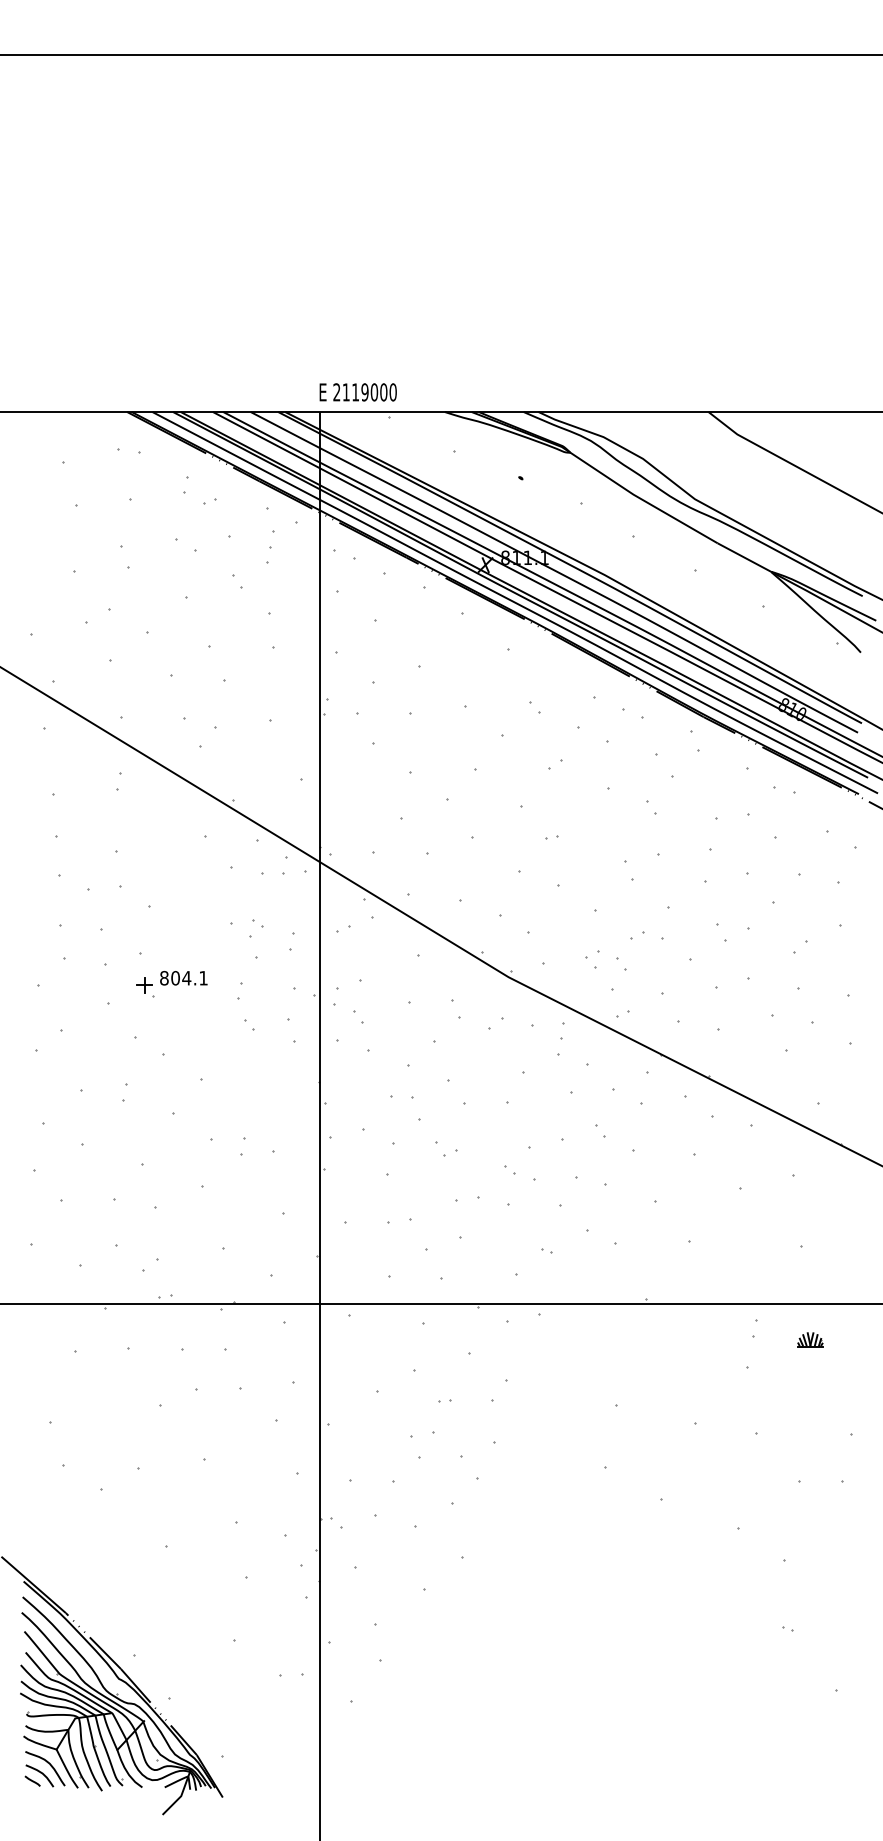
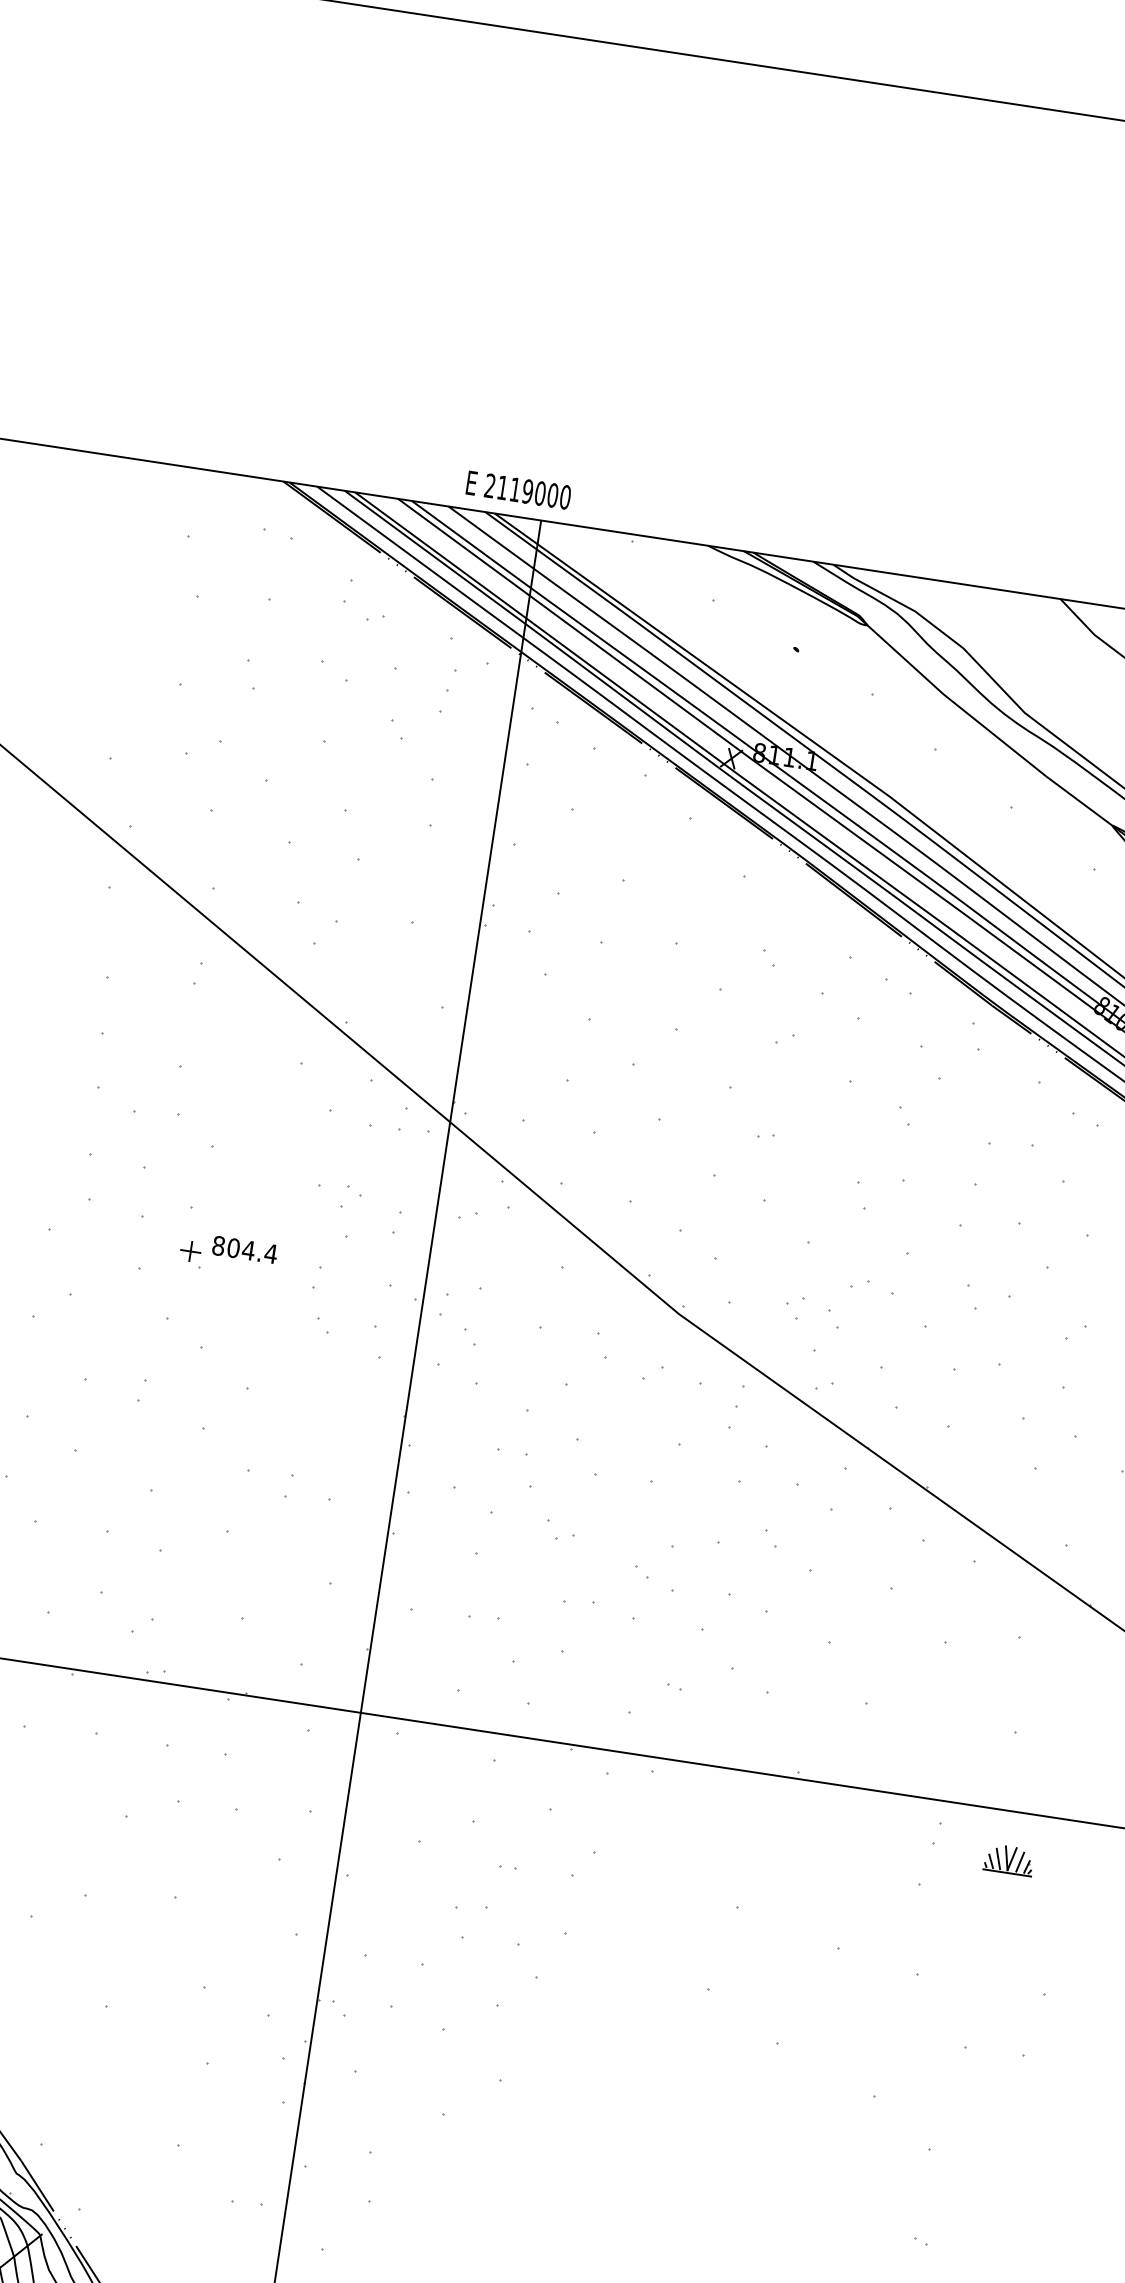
text: (357, 392) -> (517, 490), moved
text: (203, 978) -> (270, 1254), 804.1 -> 804.4
part: (810, 1339) -> (1009, 1859), size x1.43

